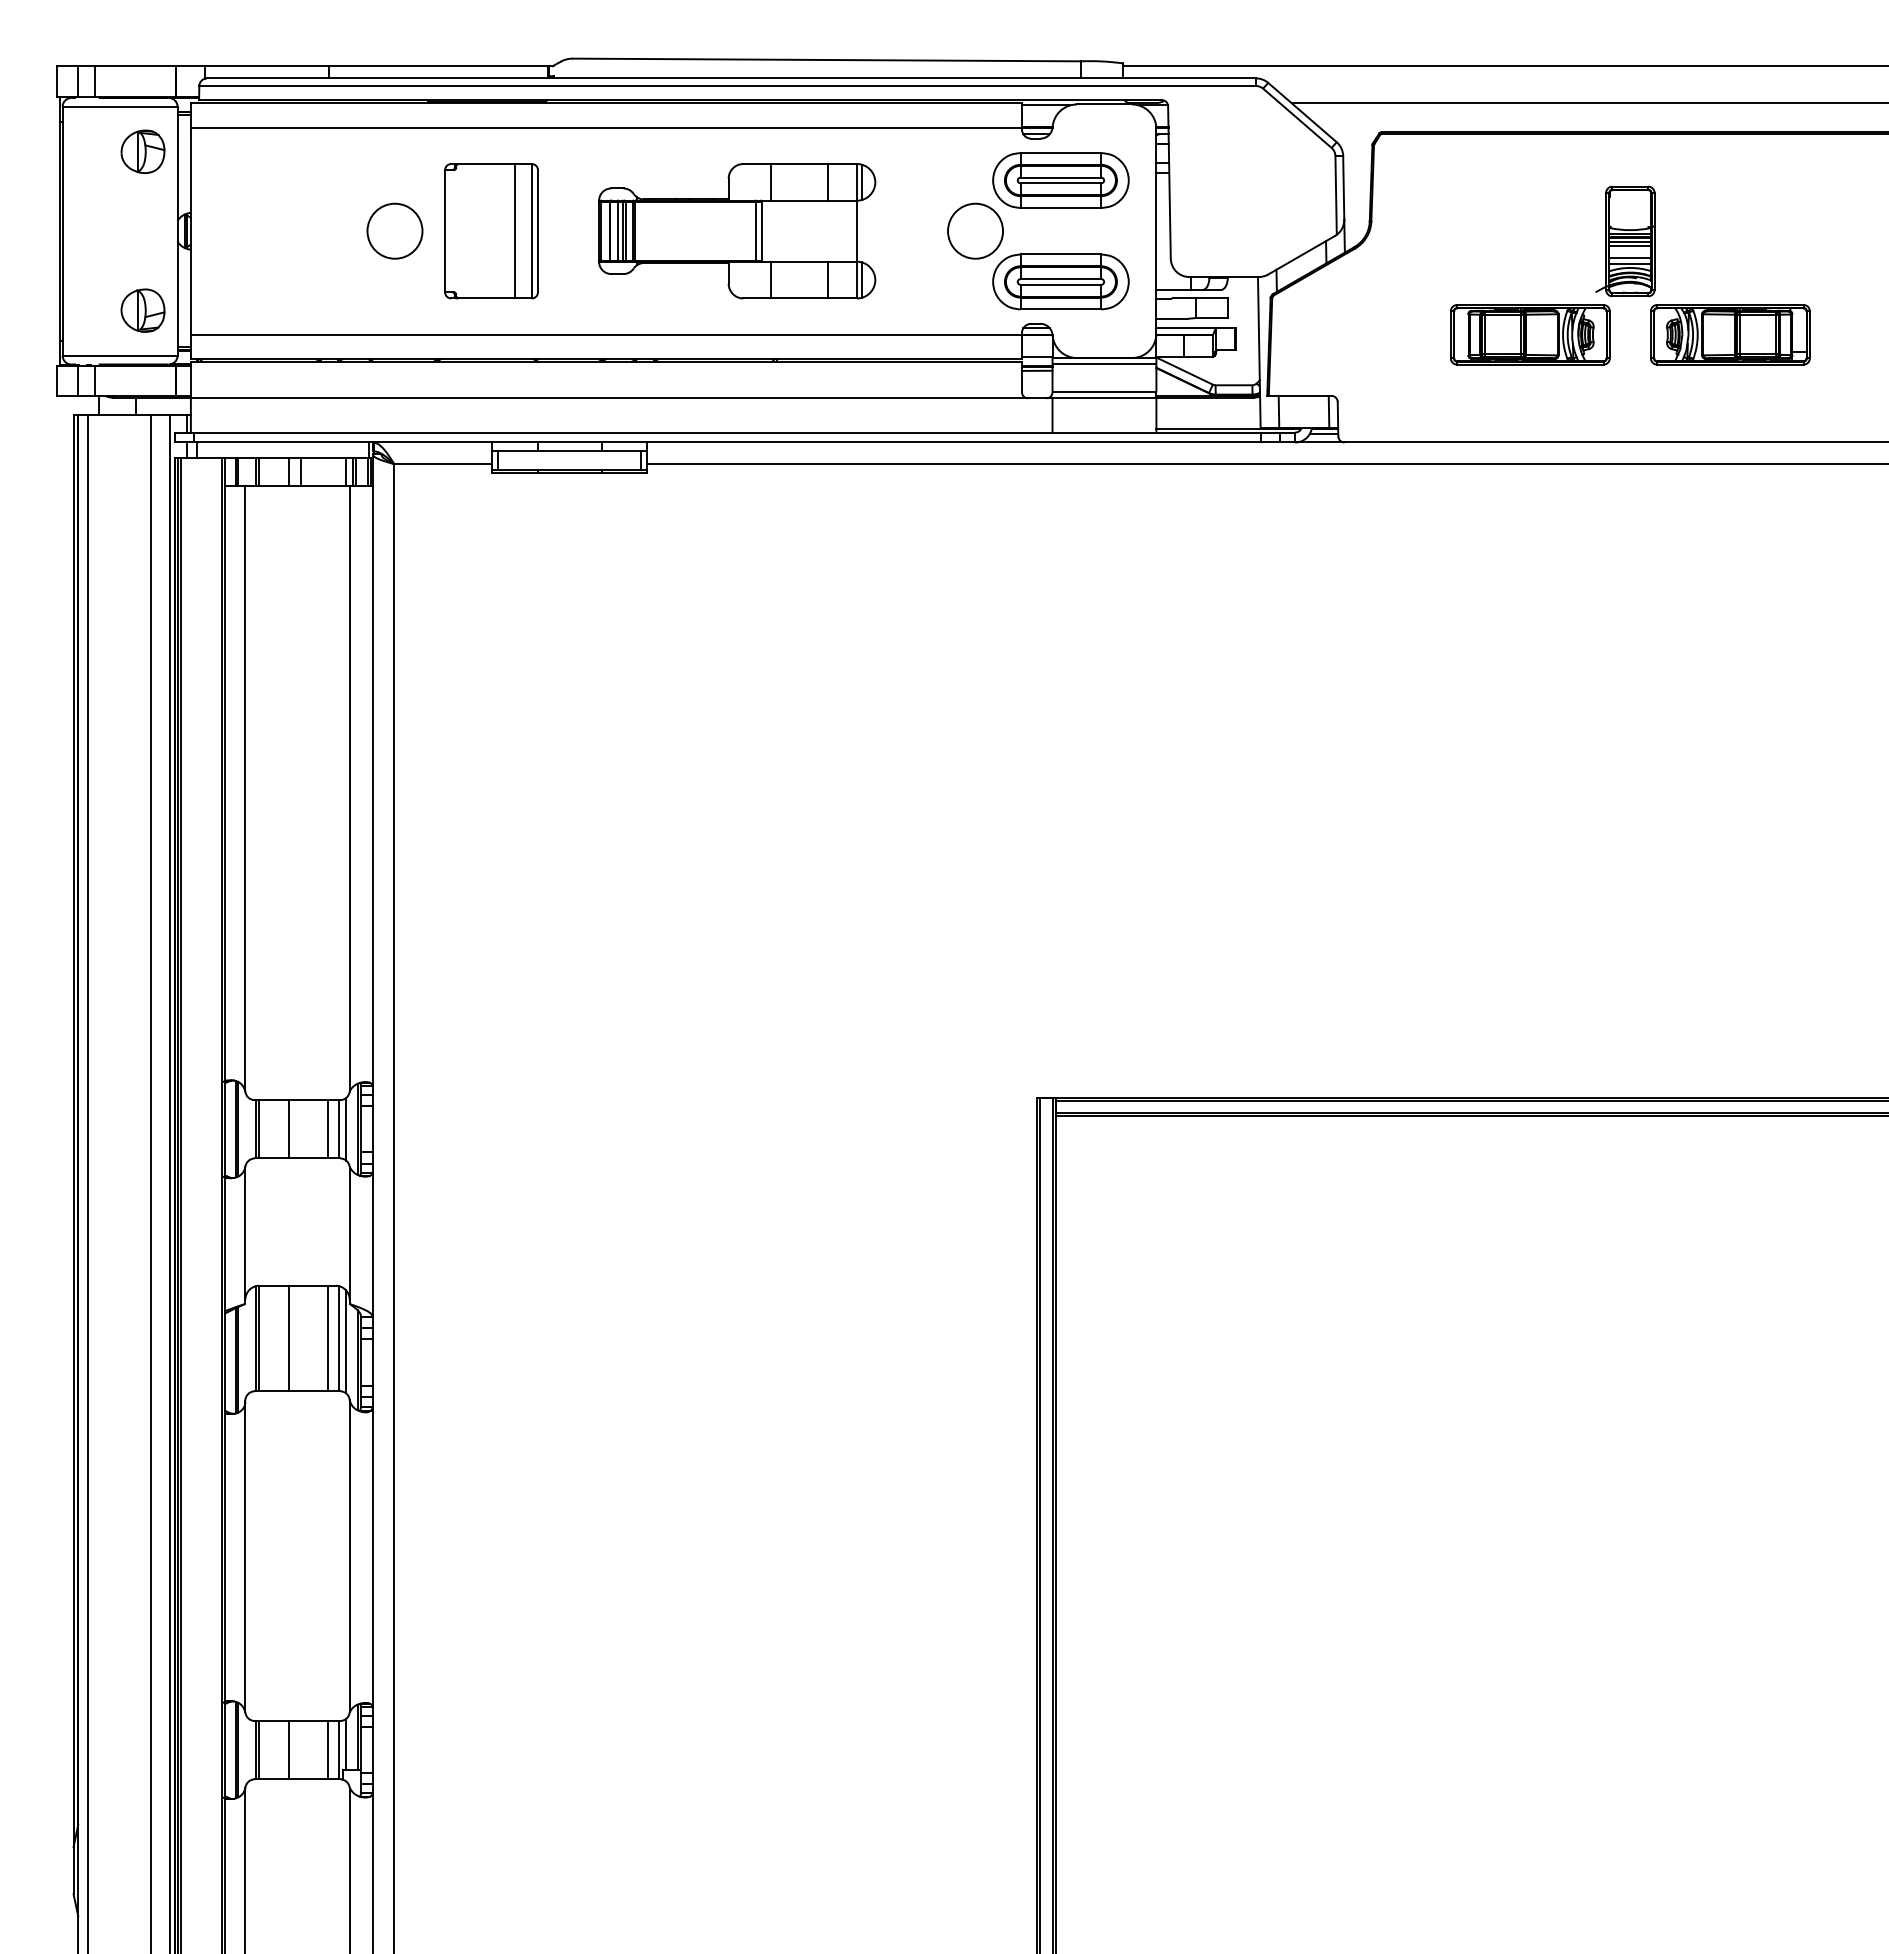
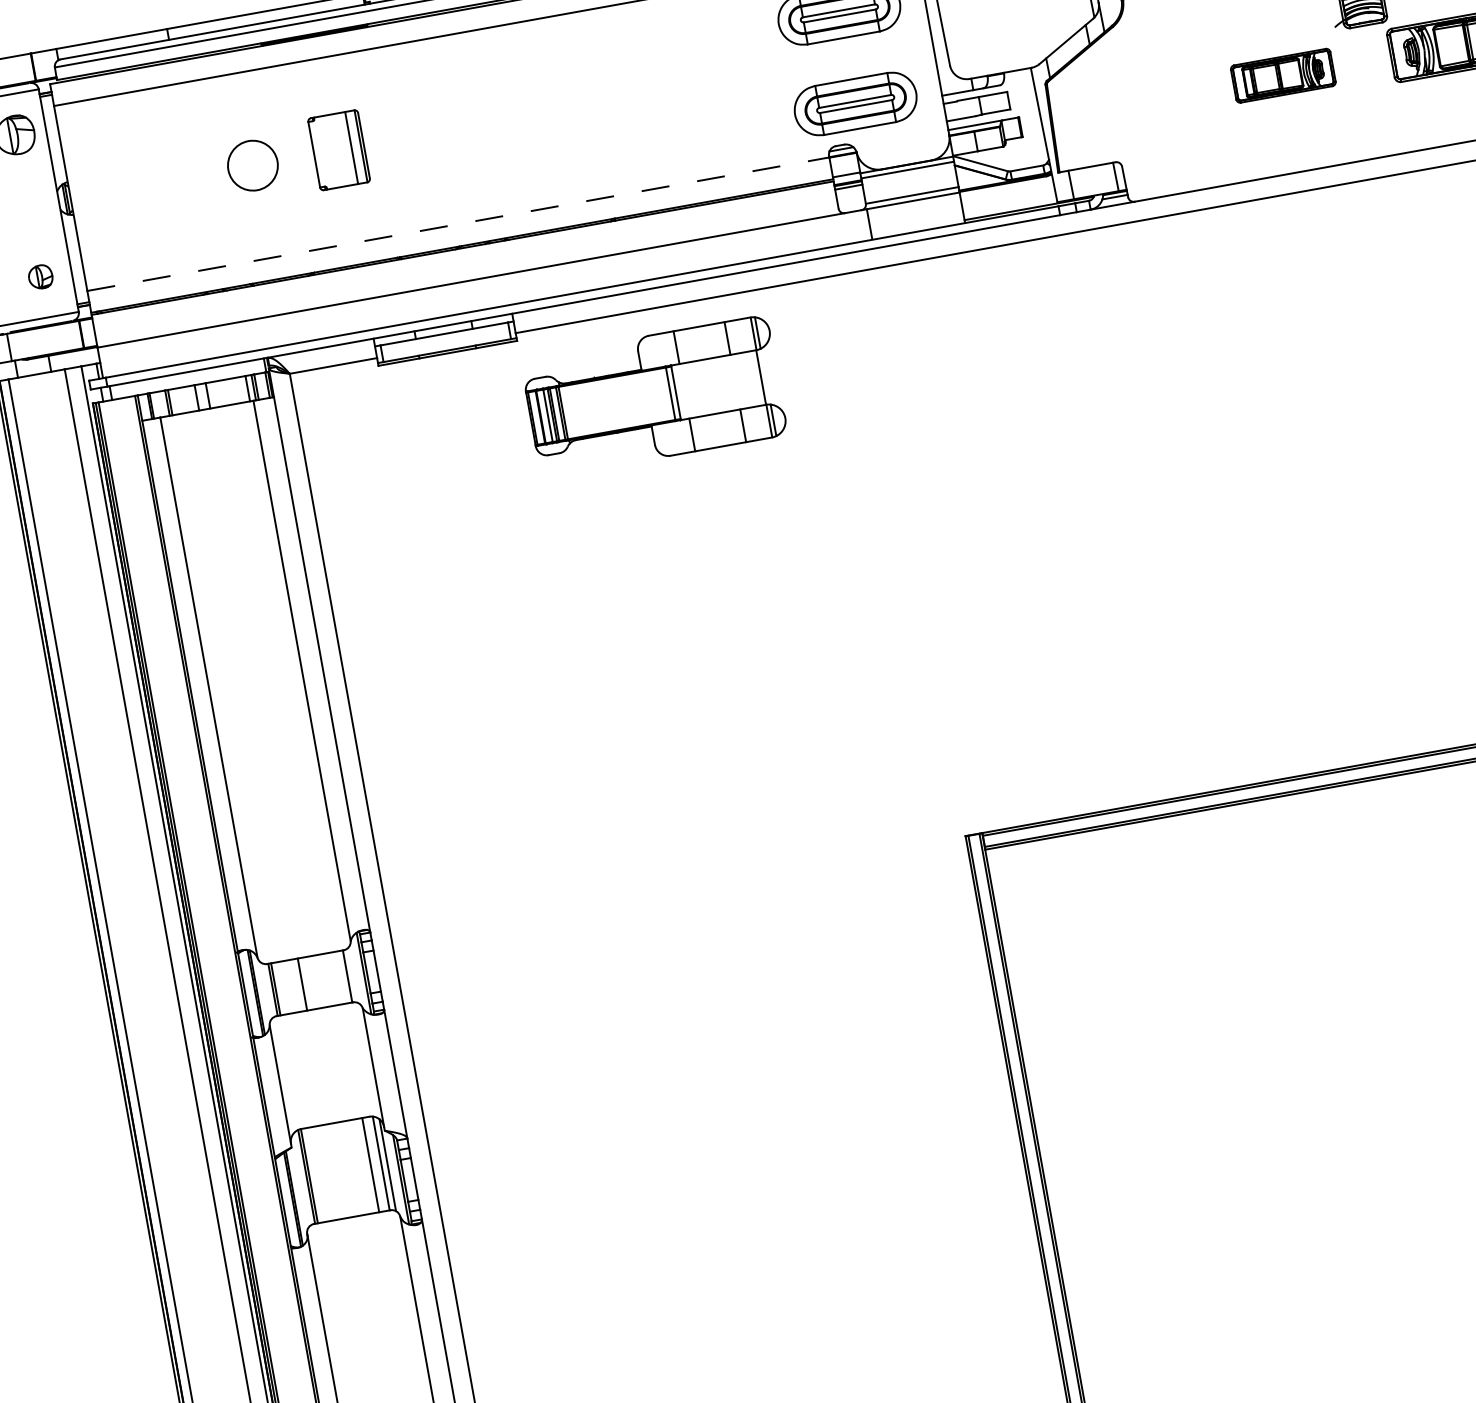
circle: (975, 230) -> (771, 71), removed
part: (491, 231) -> (339, 150), size x0.6
part: (737, 231) -> (654, 396), moved
part: (142, 310) -> (40, 277), size x0.6
line: (606, 334) -> (458, 223), solid -> dashed
part: (1530, 334) -> (1283, 75), size x0.7
line: (327, 1129) -> (336, 978), removed
line: (346, 1129) -> (353, 975), removed
line: (288, 1338) -> (335, 1171), removed

